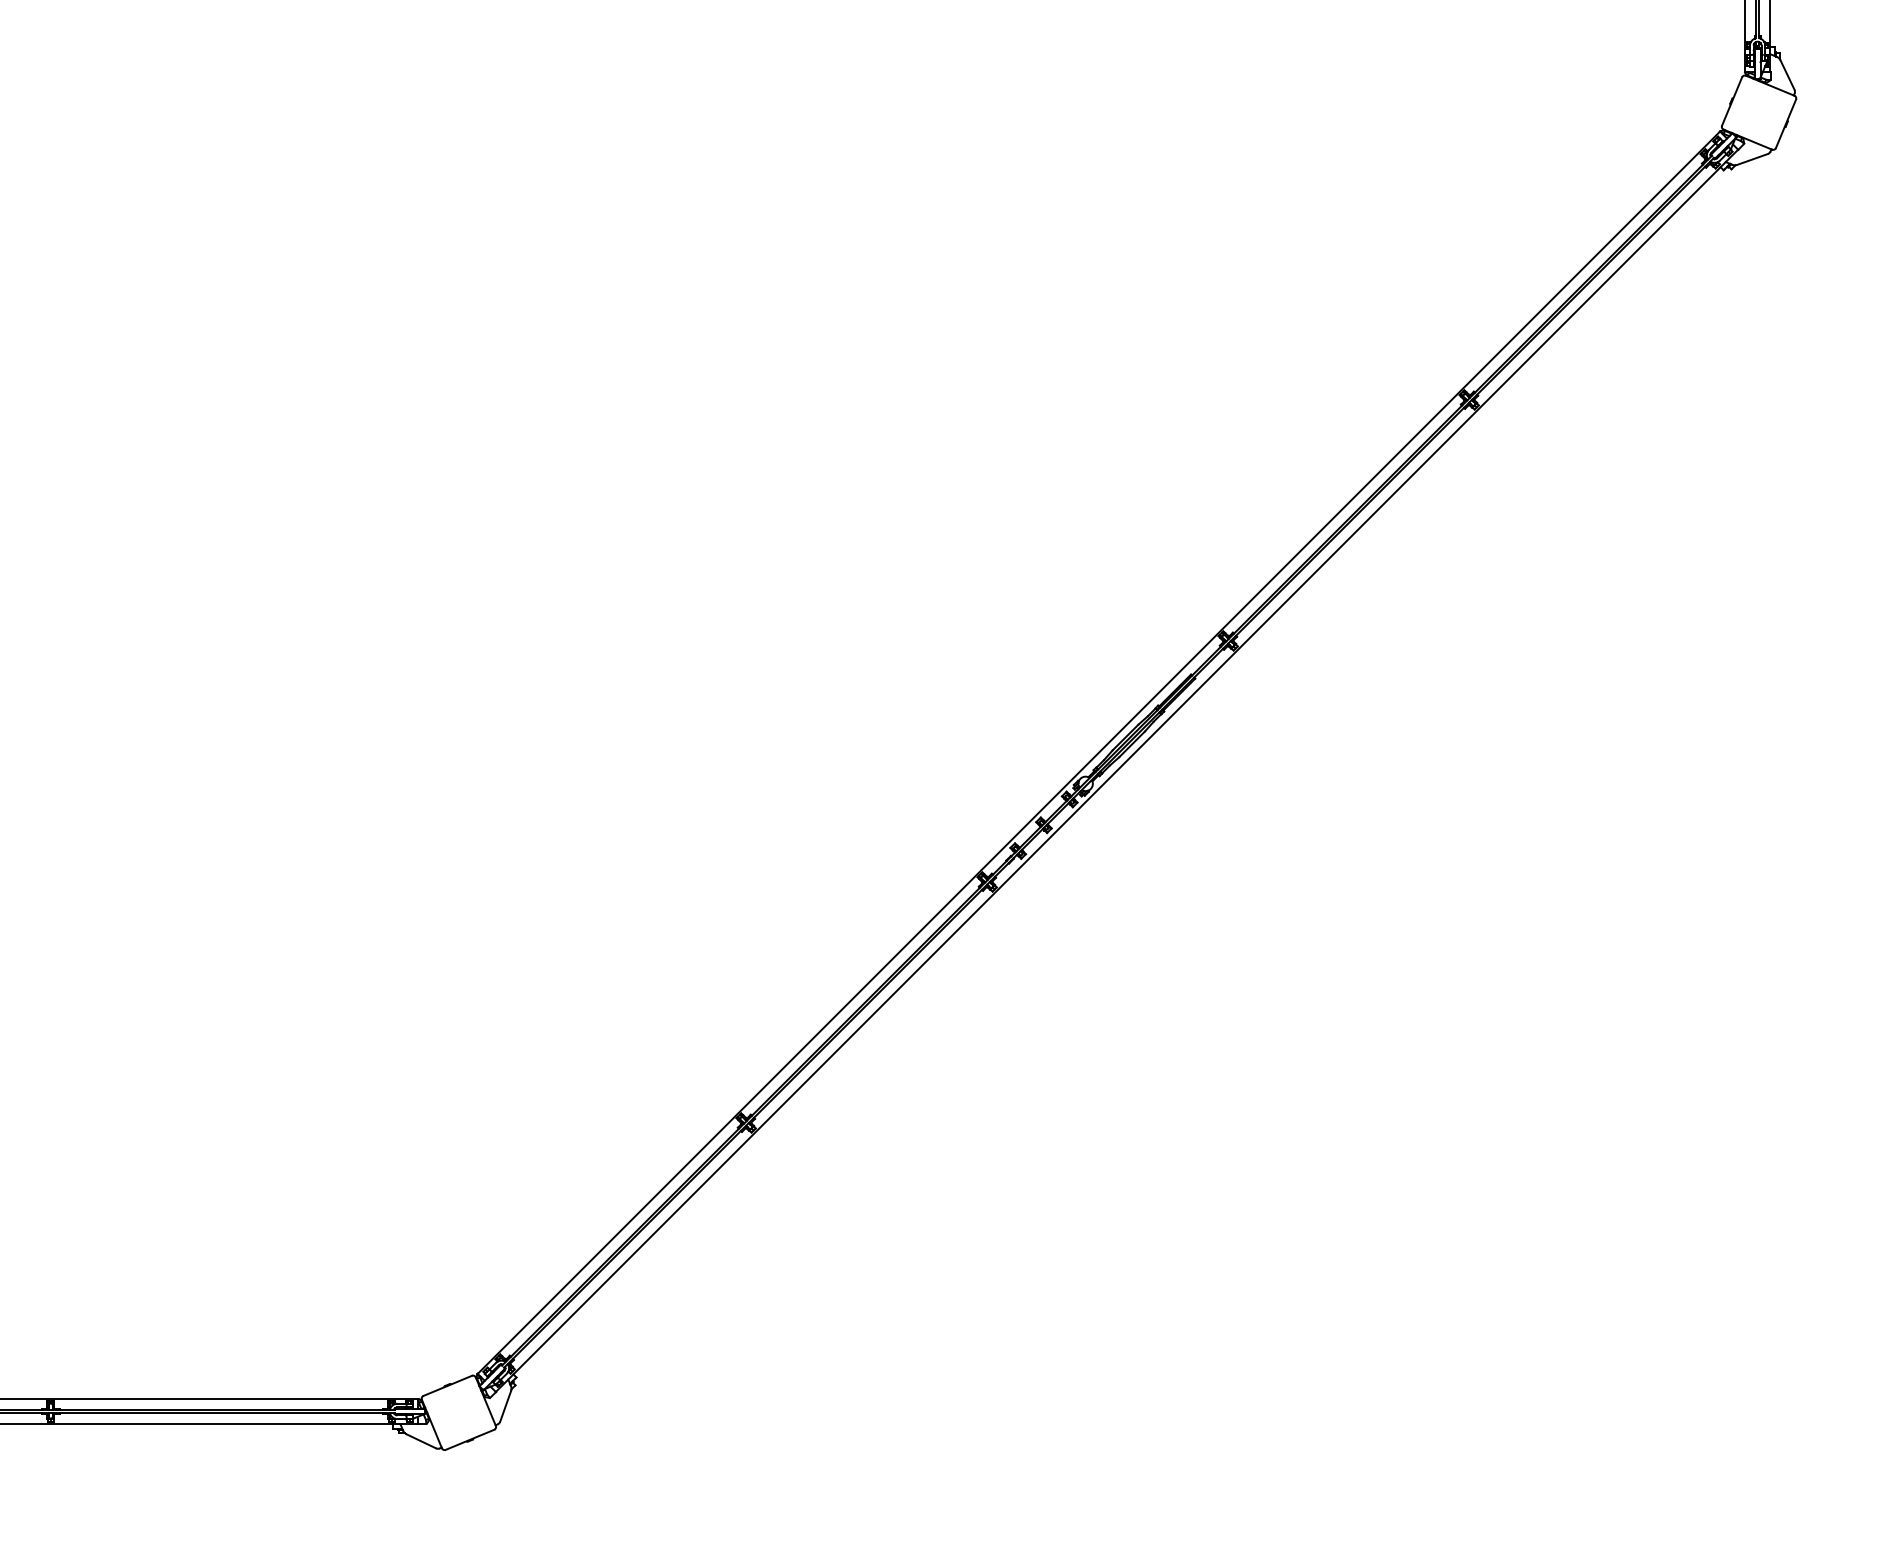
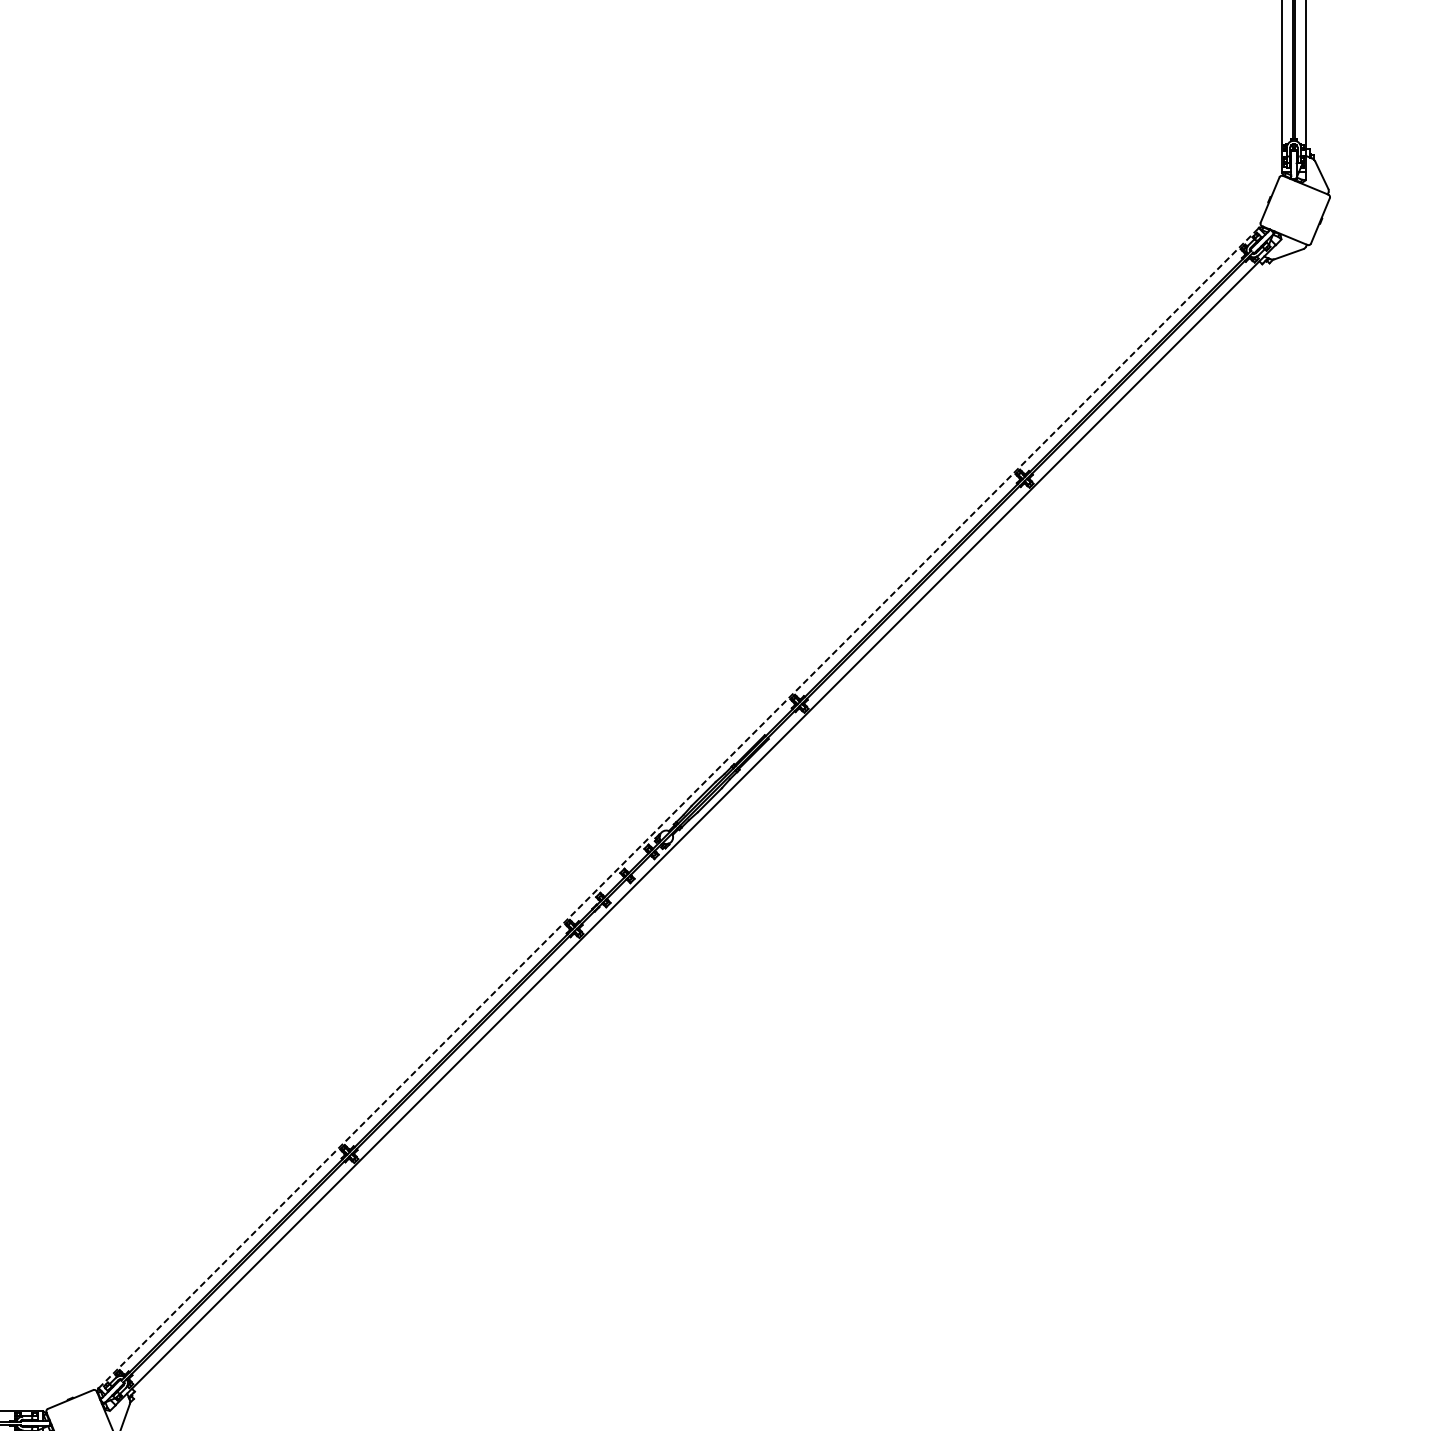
line: (1099, 752) -> (679, 807), solid -> dashed

